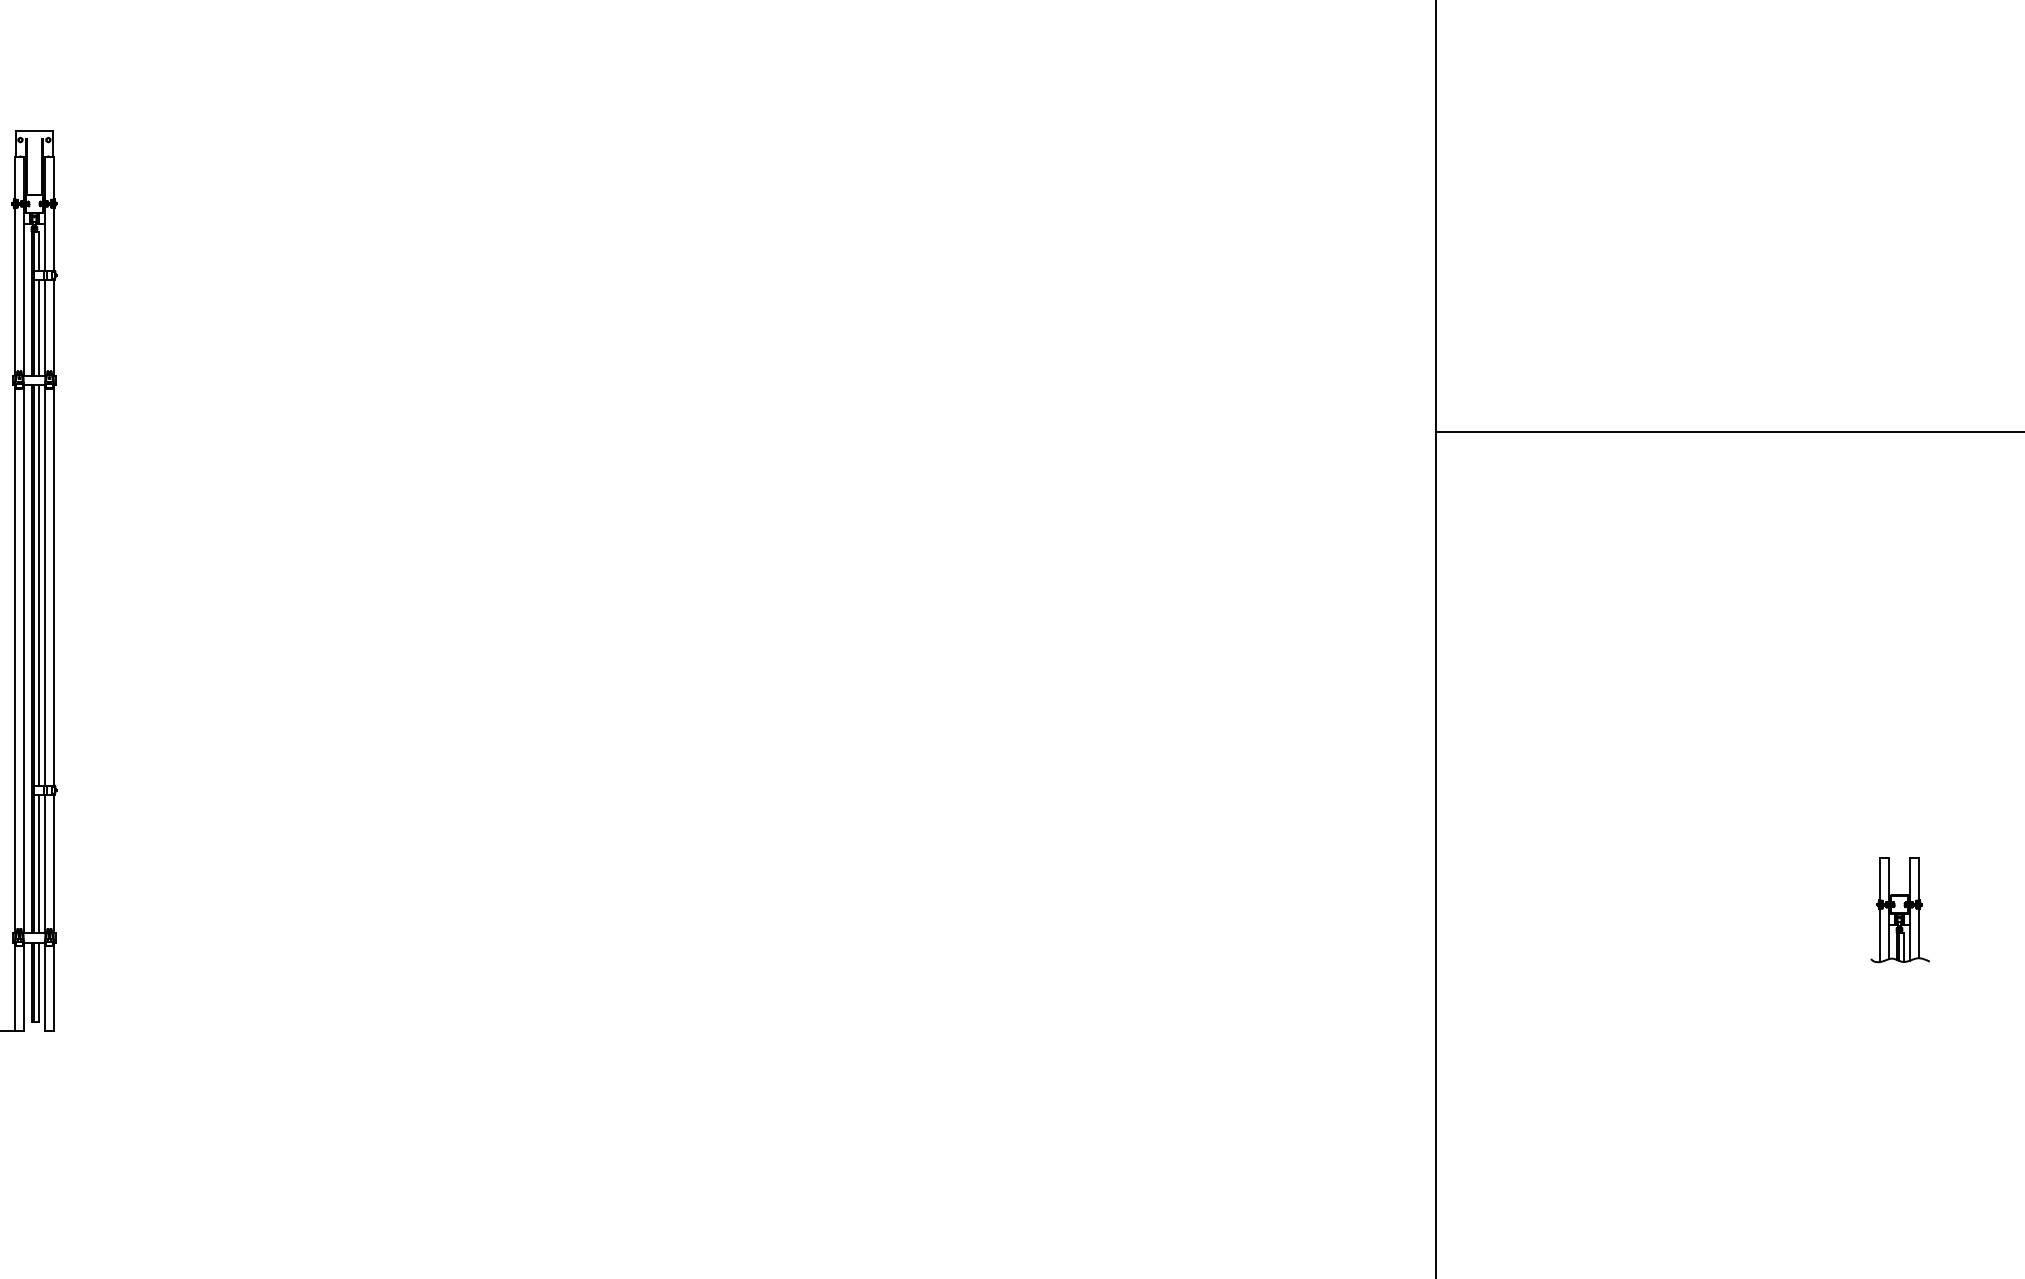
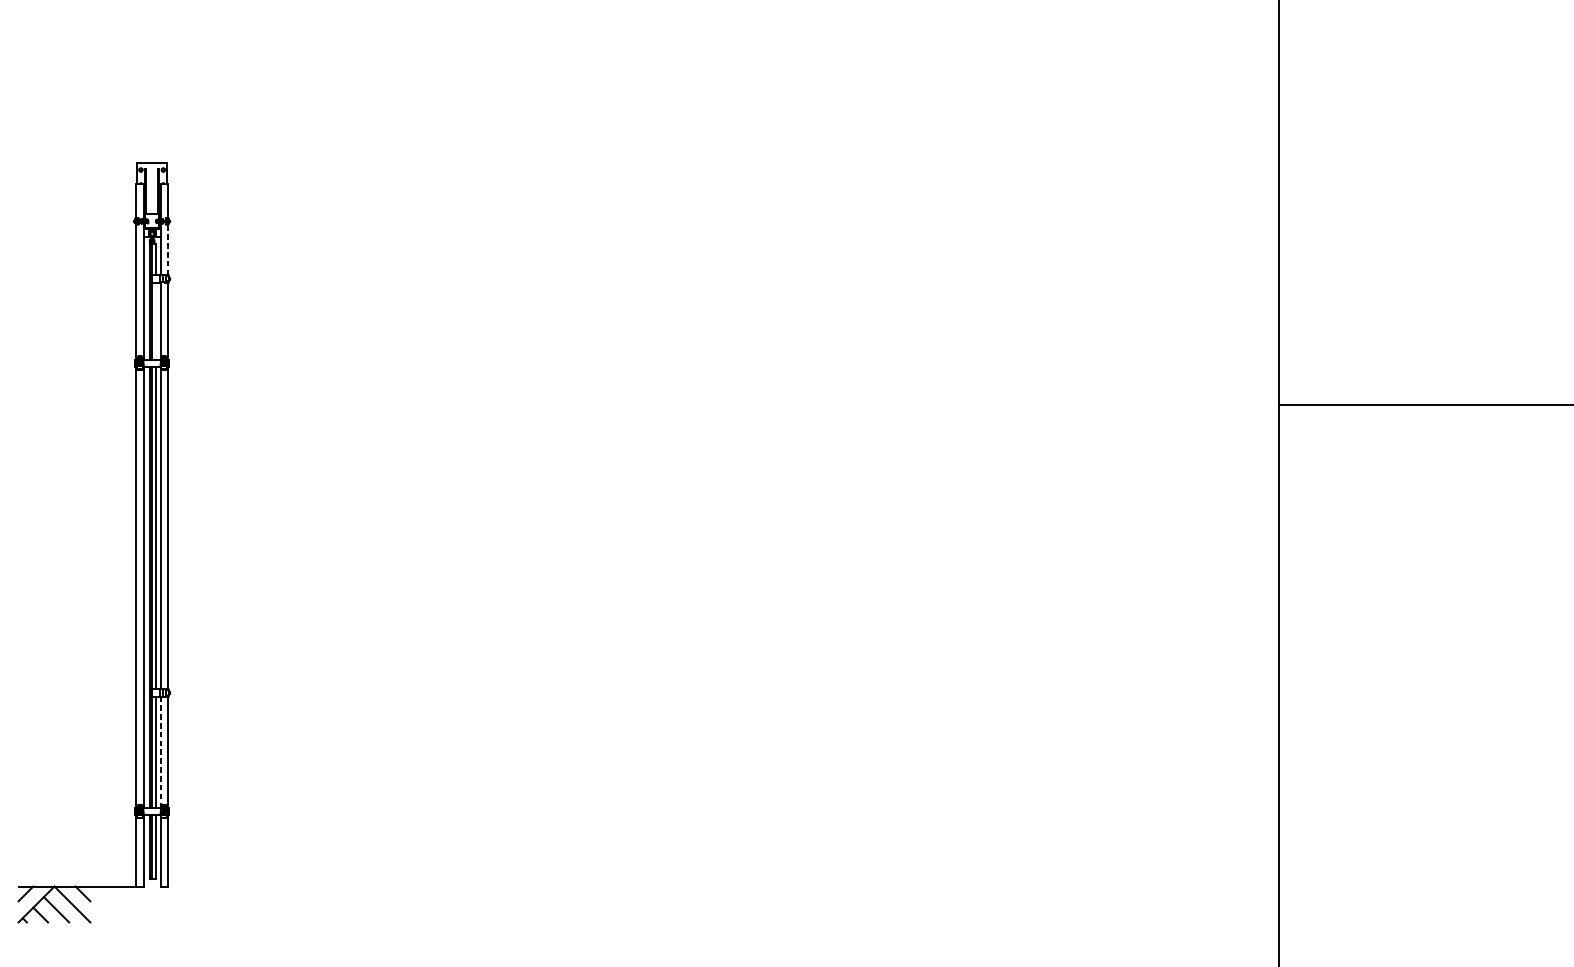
line: (54, 239) -> (168, 249), solid -> dashed
line: (38, 327) -> (155, 320), removed
line: (44, 863) -> (160, 751), solid -> dashed

